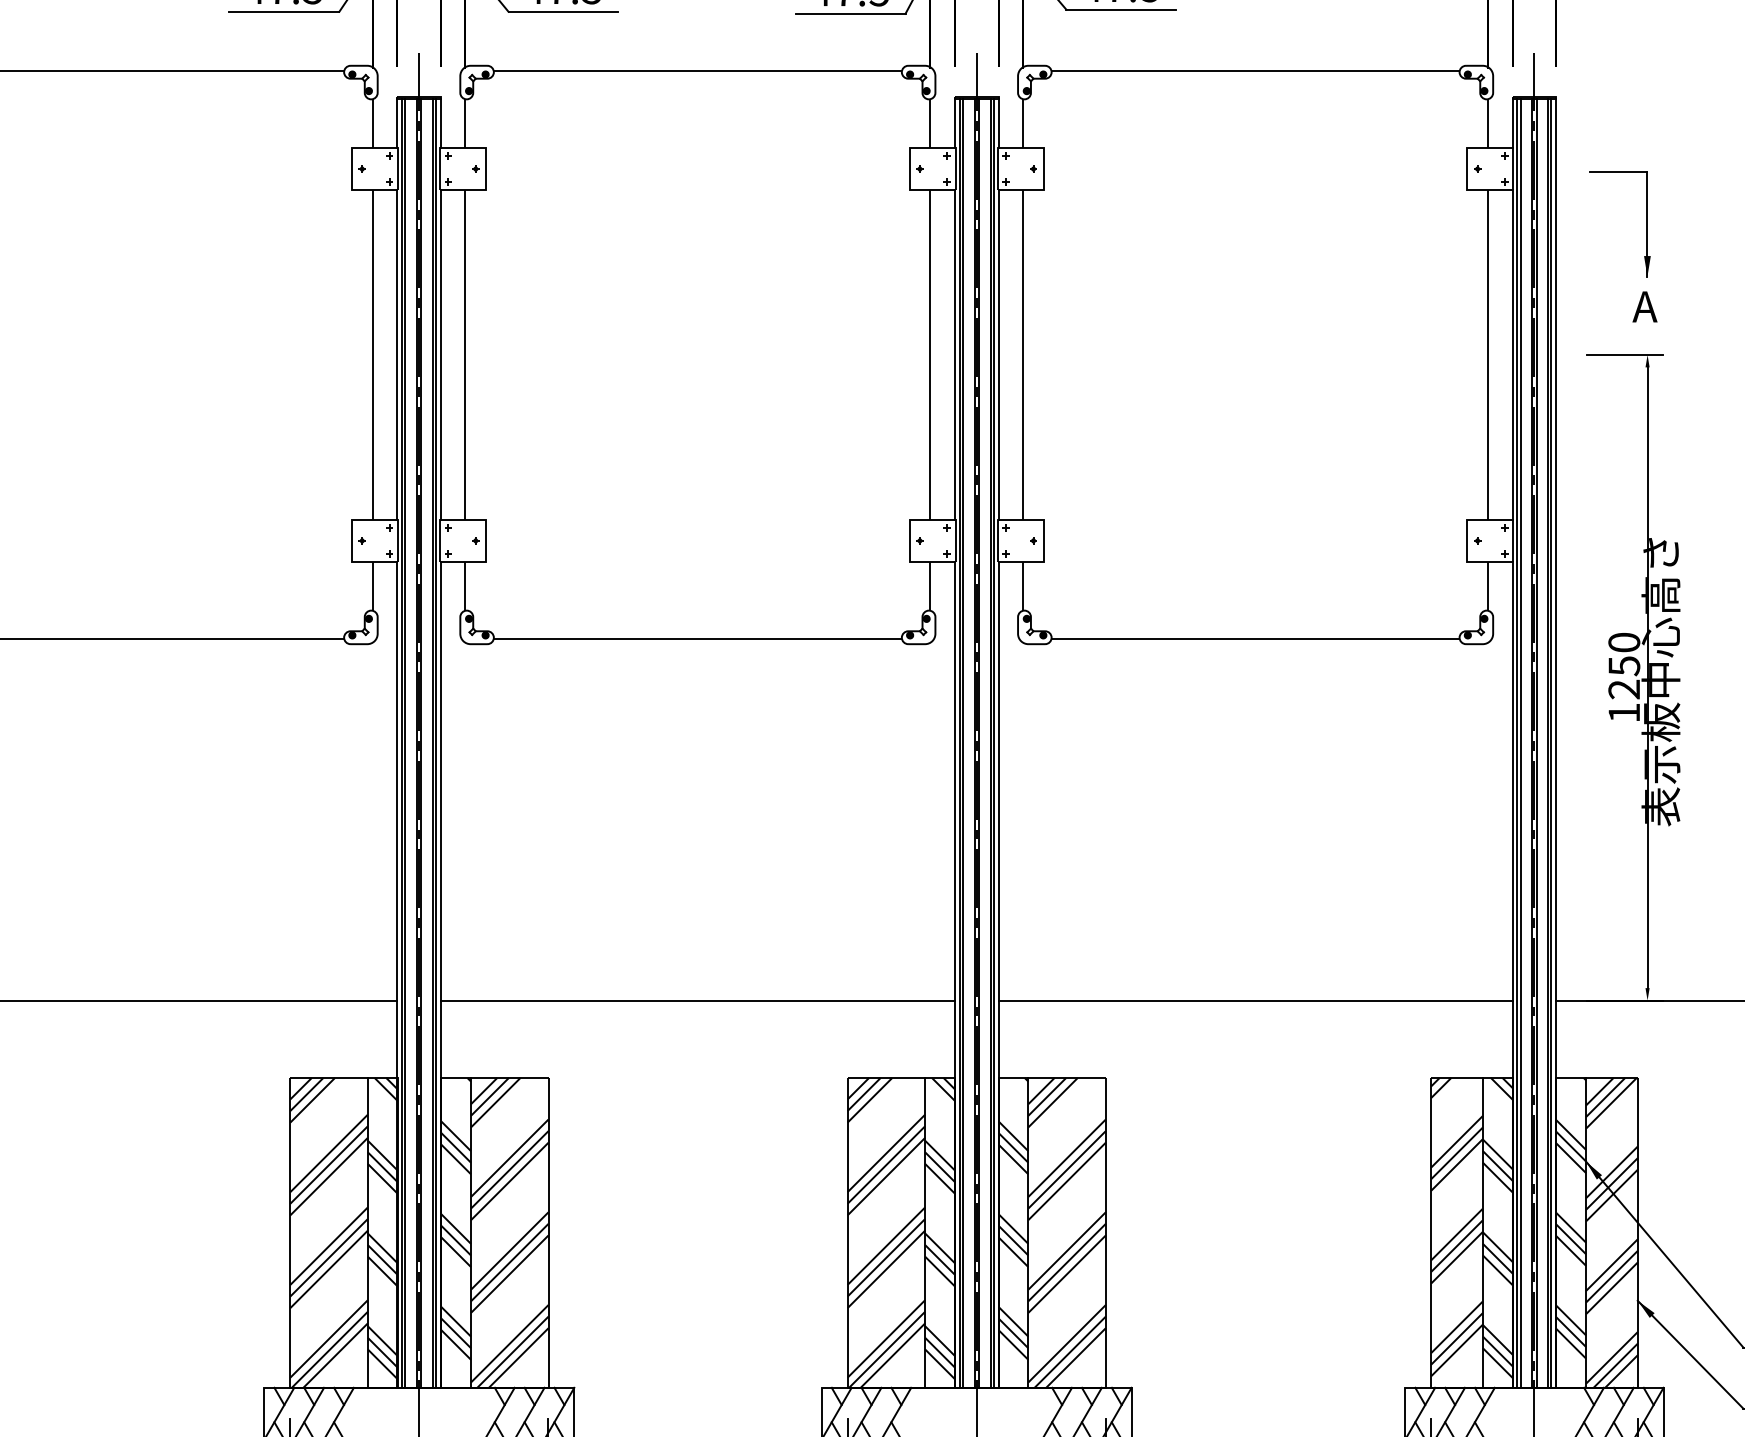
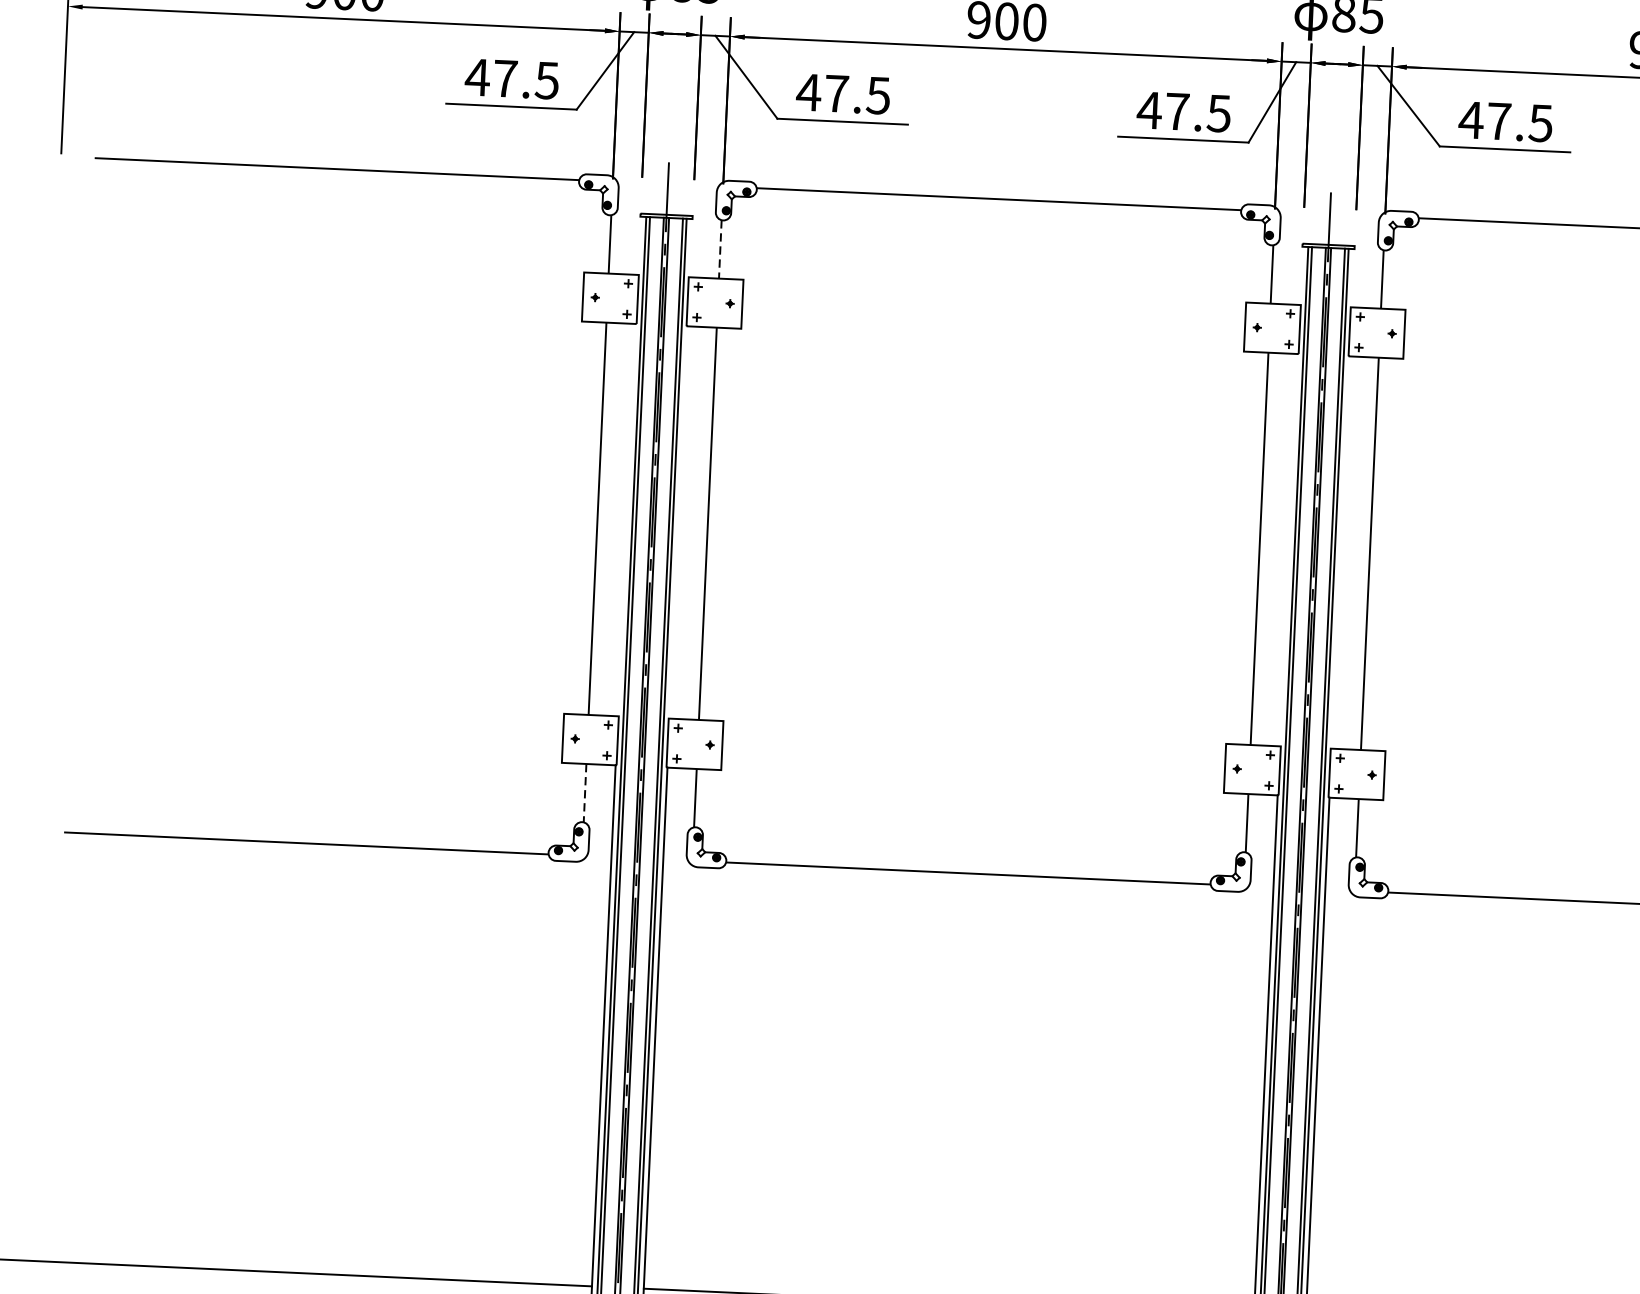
line: (397, 123) -> (639, 245), removed
line: (440, 123) -> (690, 247), removed
line: (465, 123) -> (720, 249), solid -> dashed
line: (954, 123) -> (1300, 275), removed
line: (998, 123) -> (1353, 277), removed
line: (397, 354) -> (627, 519), removed
line: (440, 354) -> (678, 521), removed
line: (954, 354) -> (1288, 549), removed
line: (998, 354) -> (1340, 551), removed
line: (372, 586) -> (585, 793), solid -> dashed

